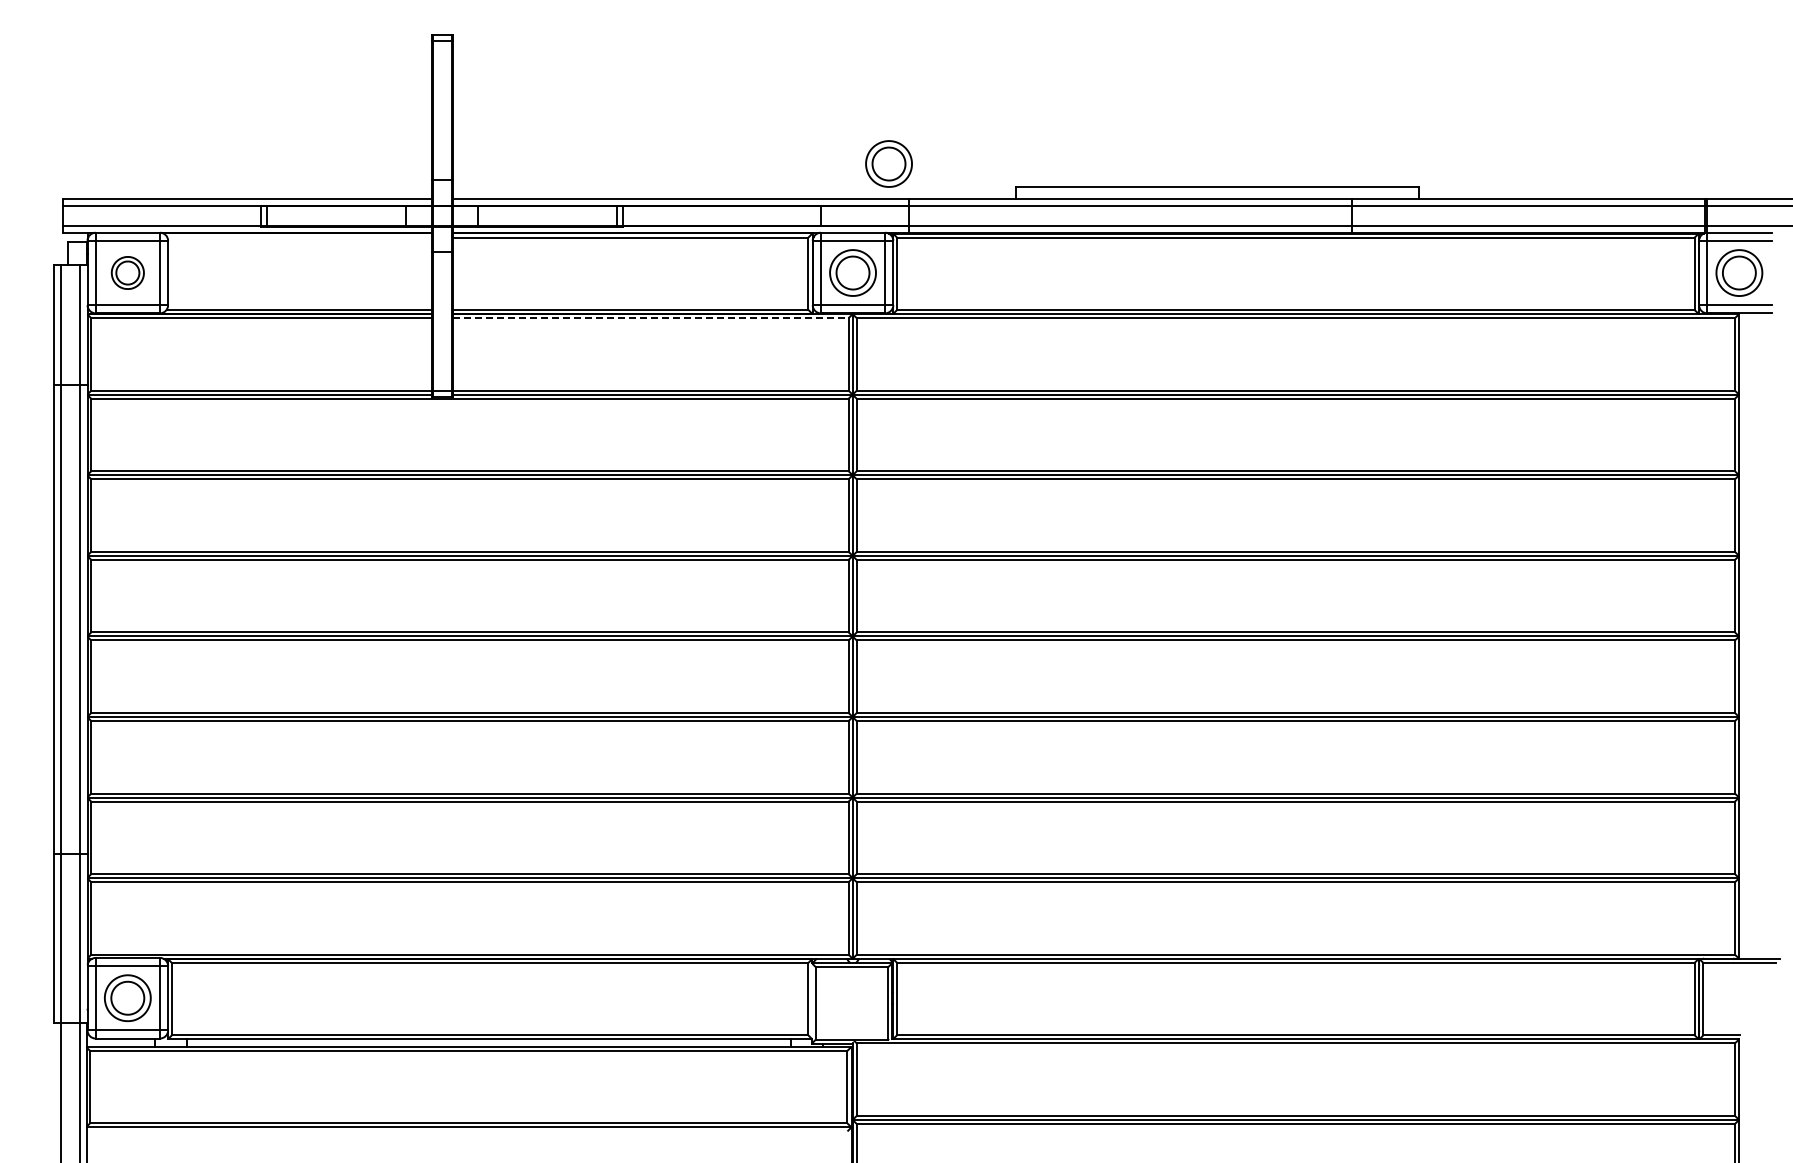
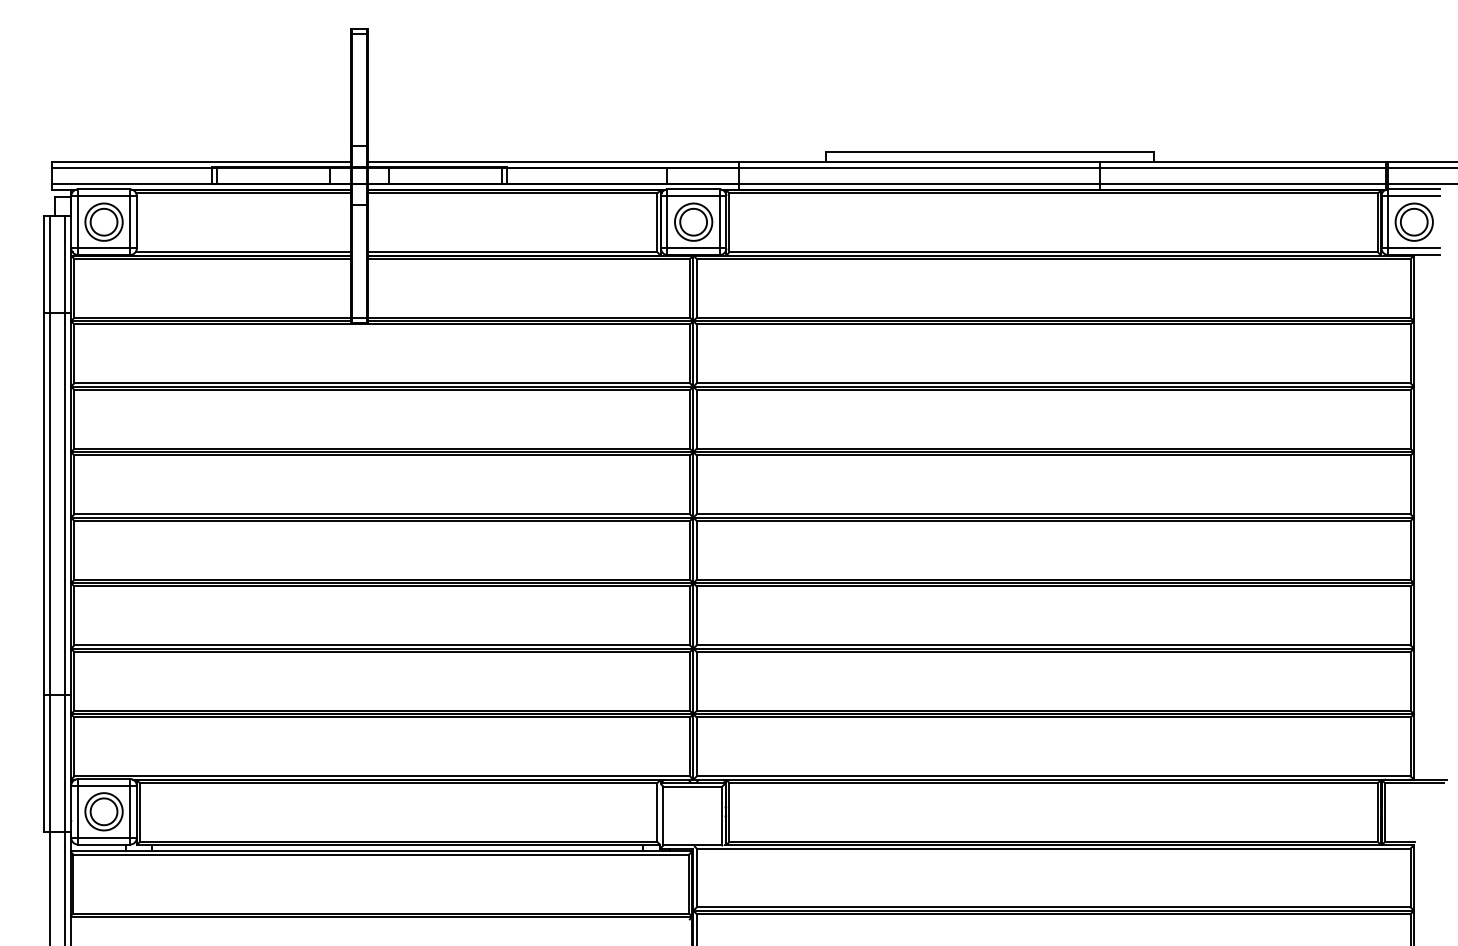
part: (888, 163) -> (722, 133), removed
line: (299, 237) -> (243, 193), added
part: (127, 272) -> (103, 221), size x1.43
line: (651, 318) -> (529, 259), dashed -> solid

